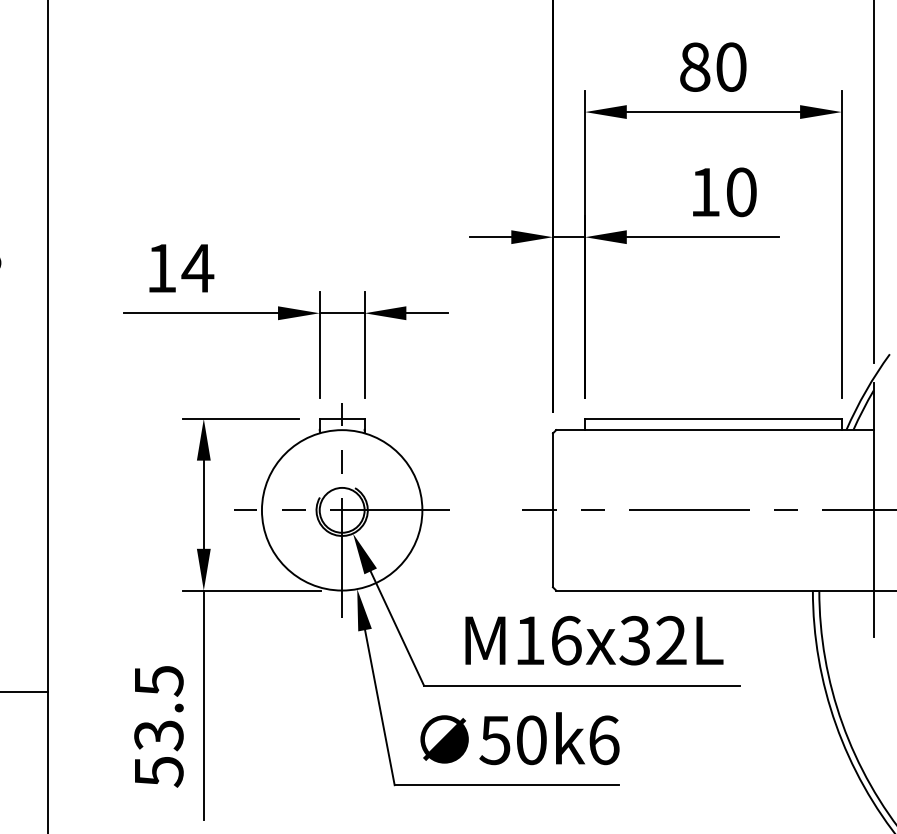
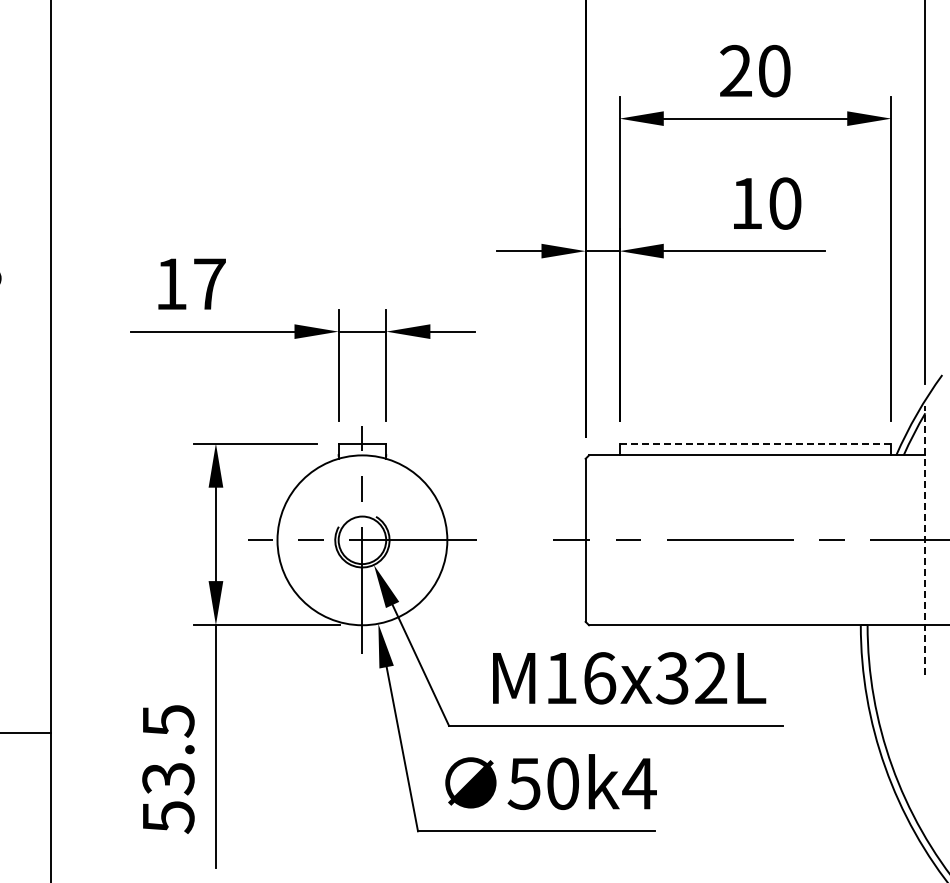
text: (695, 66) -> (736, 70), 80 -> 20
text: (197, 267) -> (209, 283), 14 -> 17
line: (713, 418) -> (755, 443), solid -> dashed
line: (873, 509) -> (925, 539), solid -> dashed
text: (603, 740) -> (639, 783), 50k6 -> 50k4

